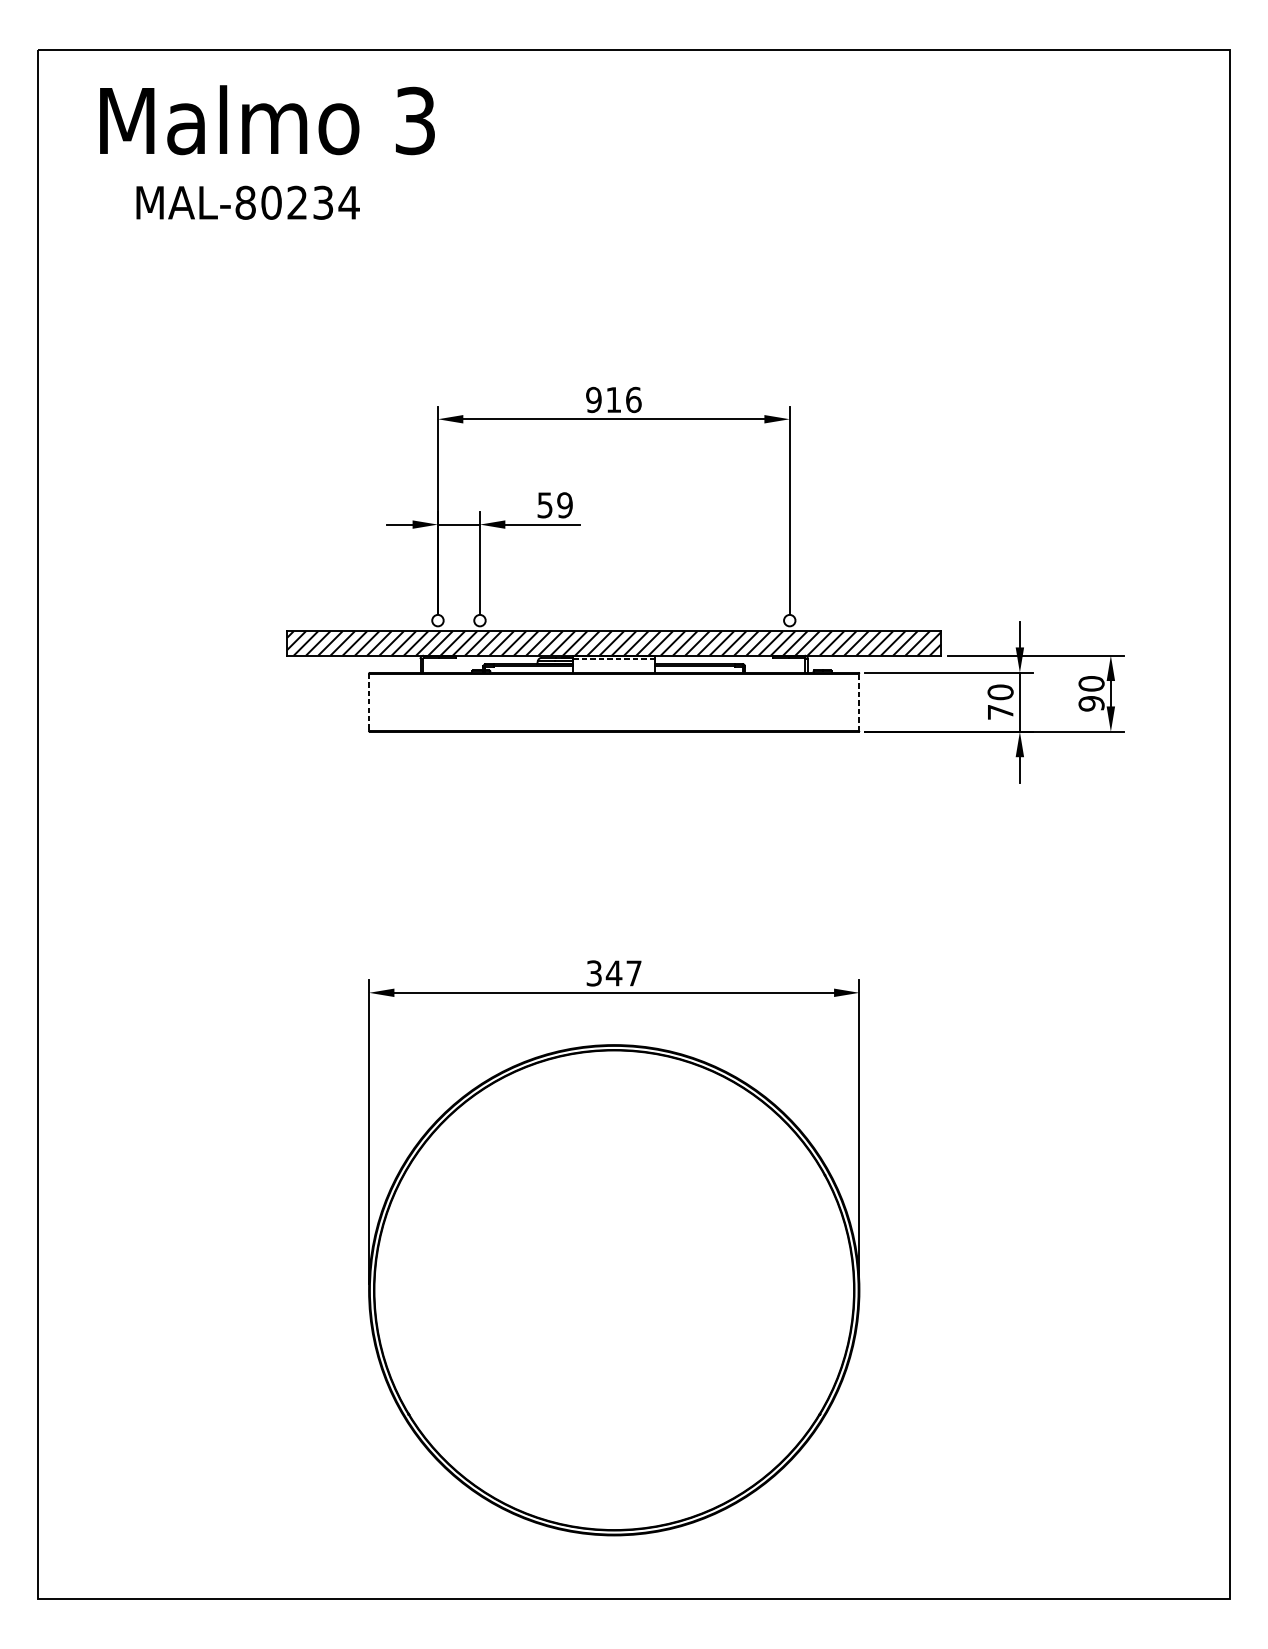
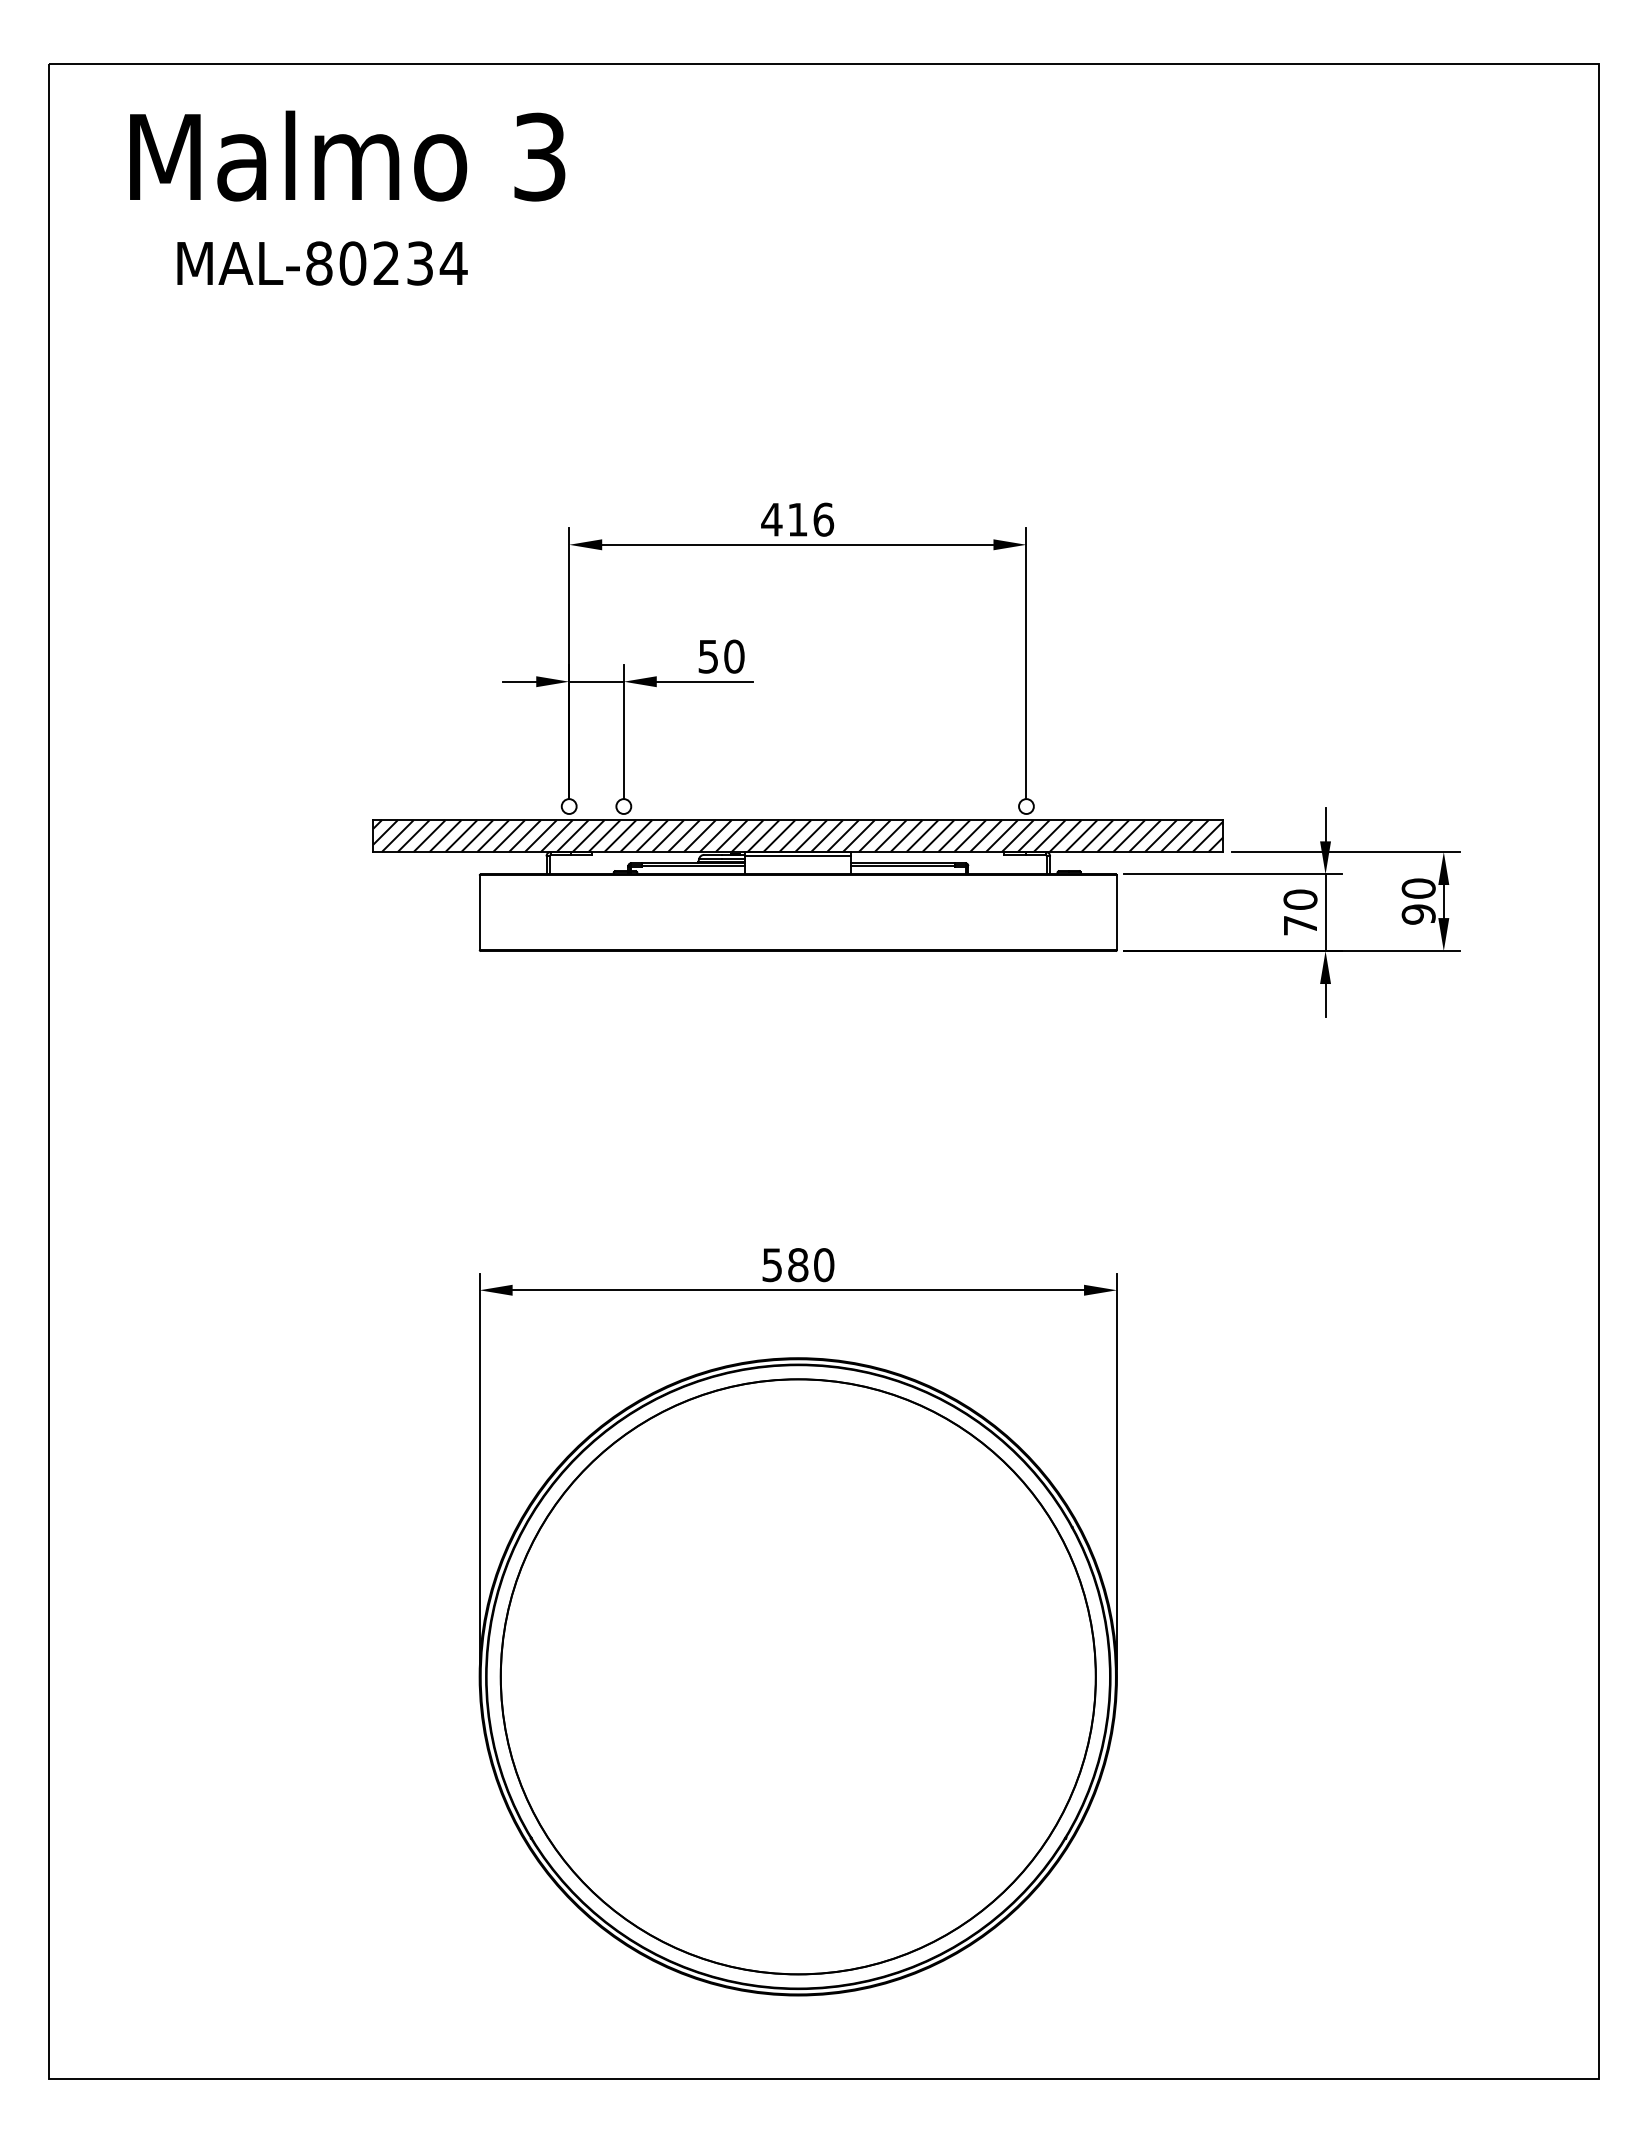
text: (593, 399) -> (771, 519), 916 -> 416
text: (565, 505) -> (734, 656), 59 -> 50
line: (613, 659) -> (797, 856), dashed -> solid
line: (368, 702) -> (479, 913), dashed -> solid
line: (859, 702) -> (1116, 912), dashed -> solid
text: (614, 973) -> (798, 1265), 347 -> 580
circle: (613, 1289) -> (797, 1676), added

